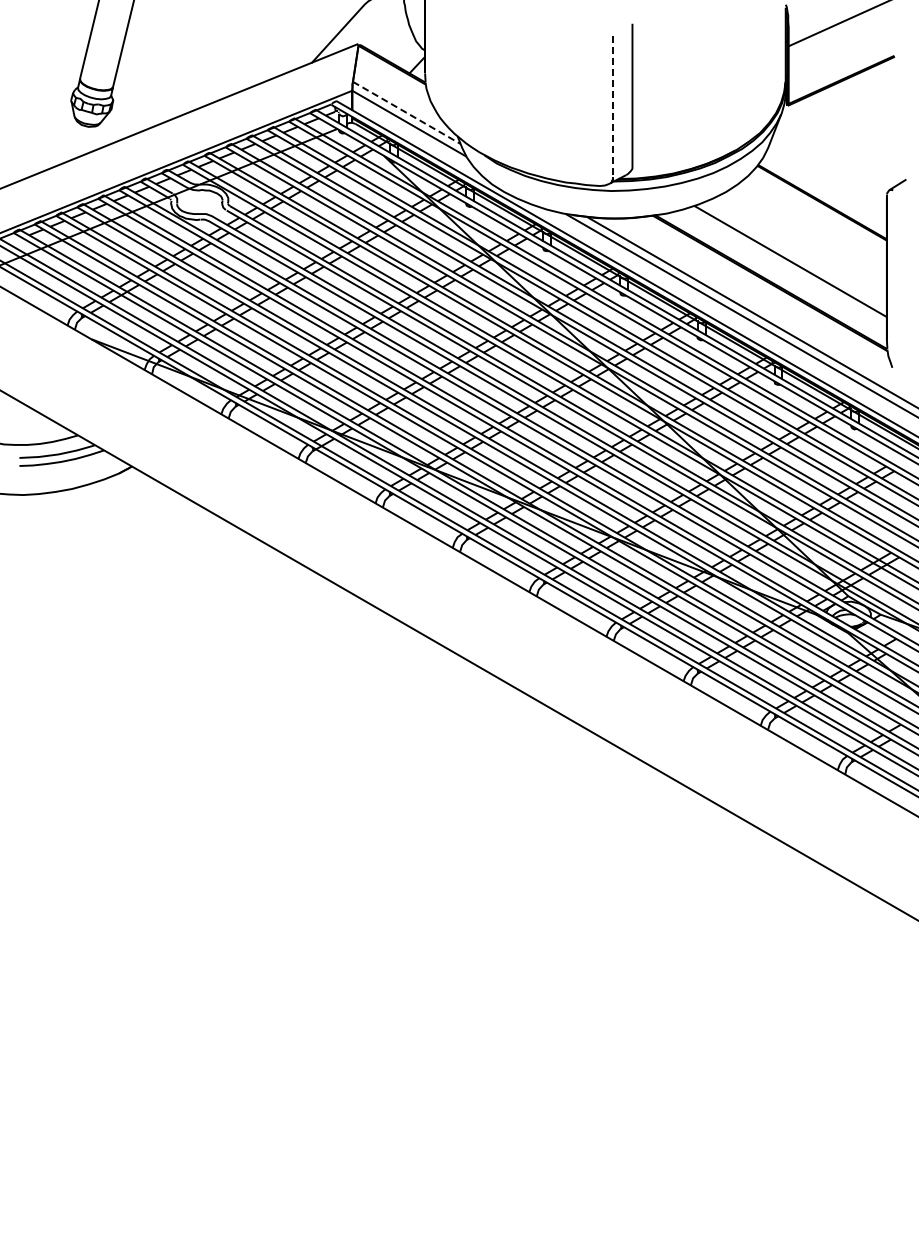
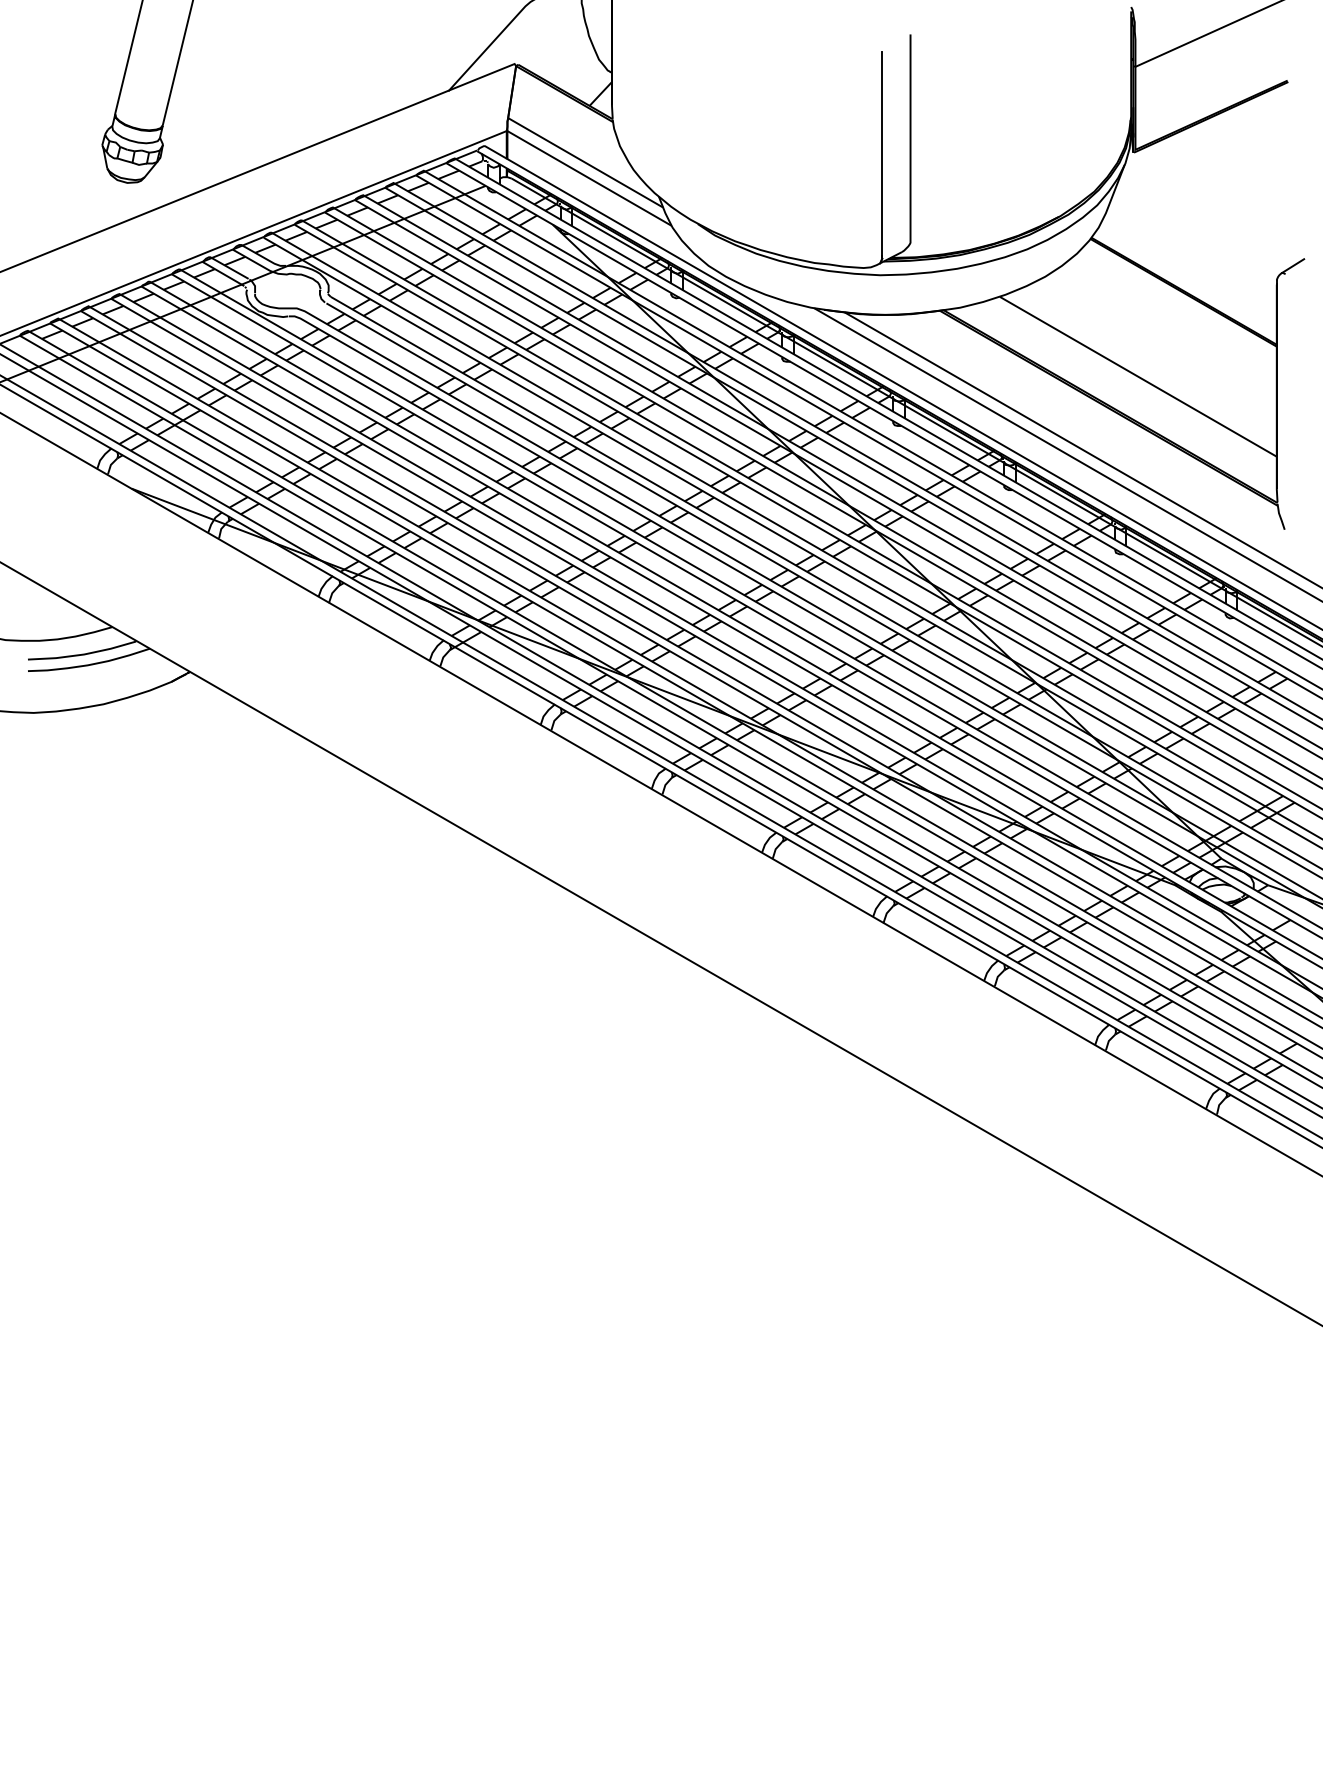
line: (612, 106) -> (881, 153), dashed -> solid
line: (407, 113) -> (586, 163), dashed -> solid

